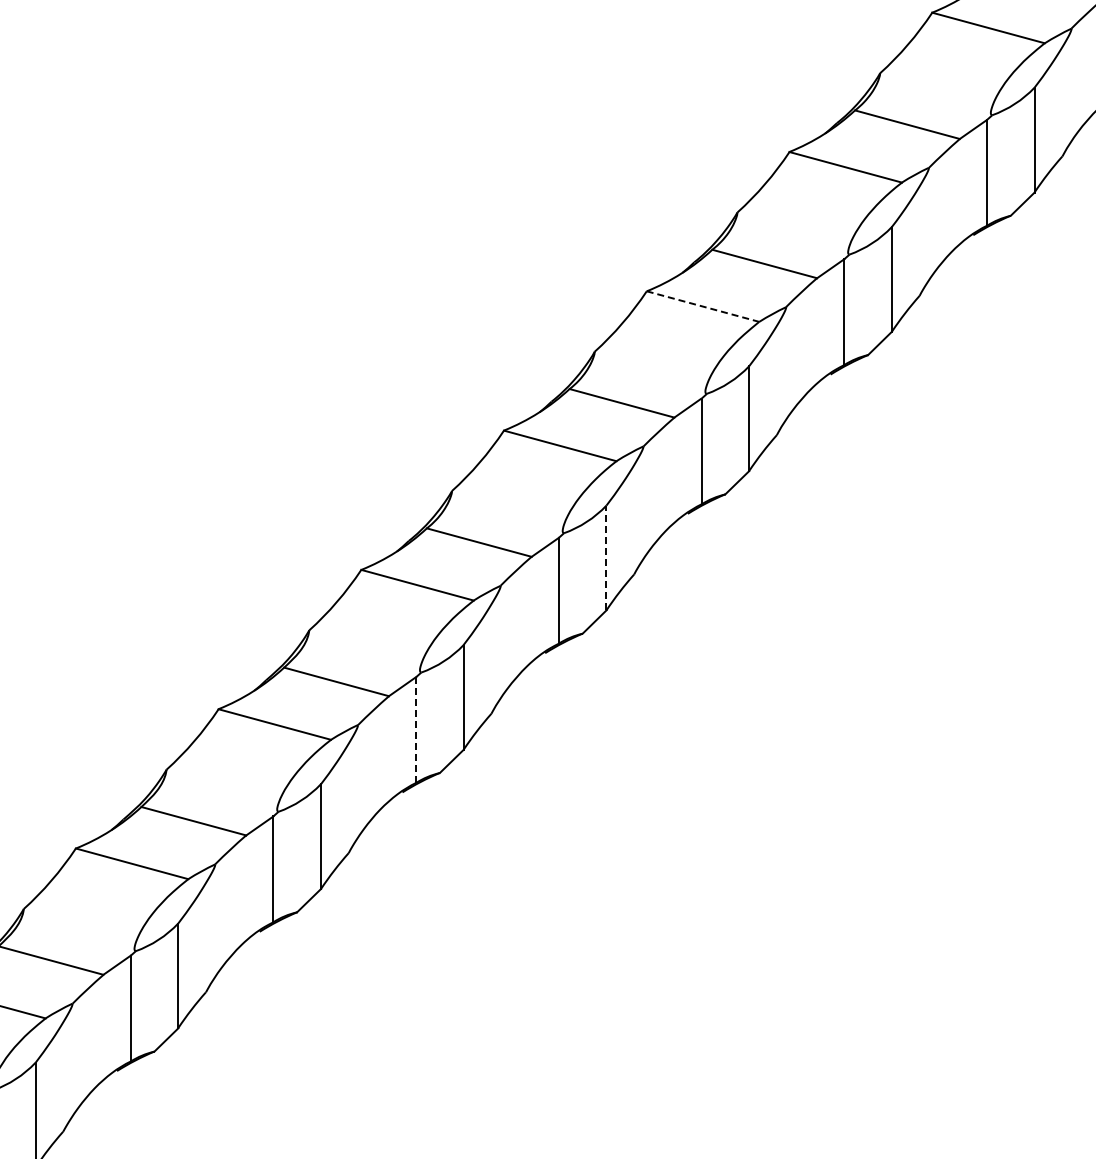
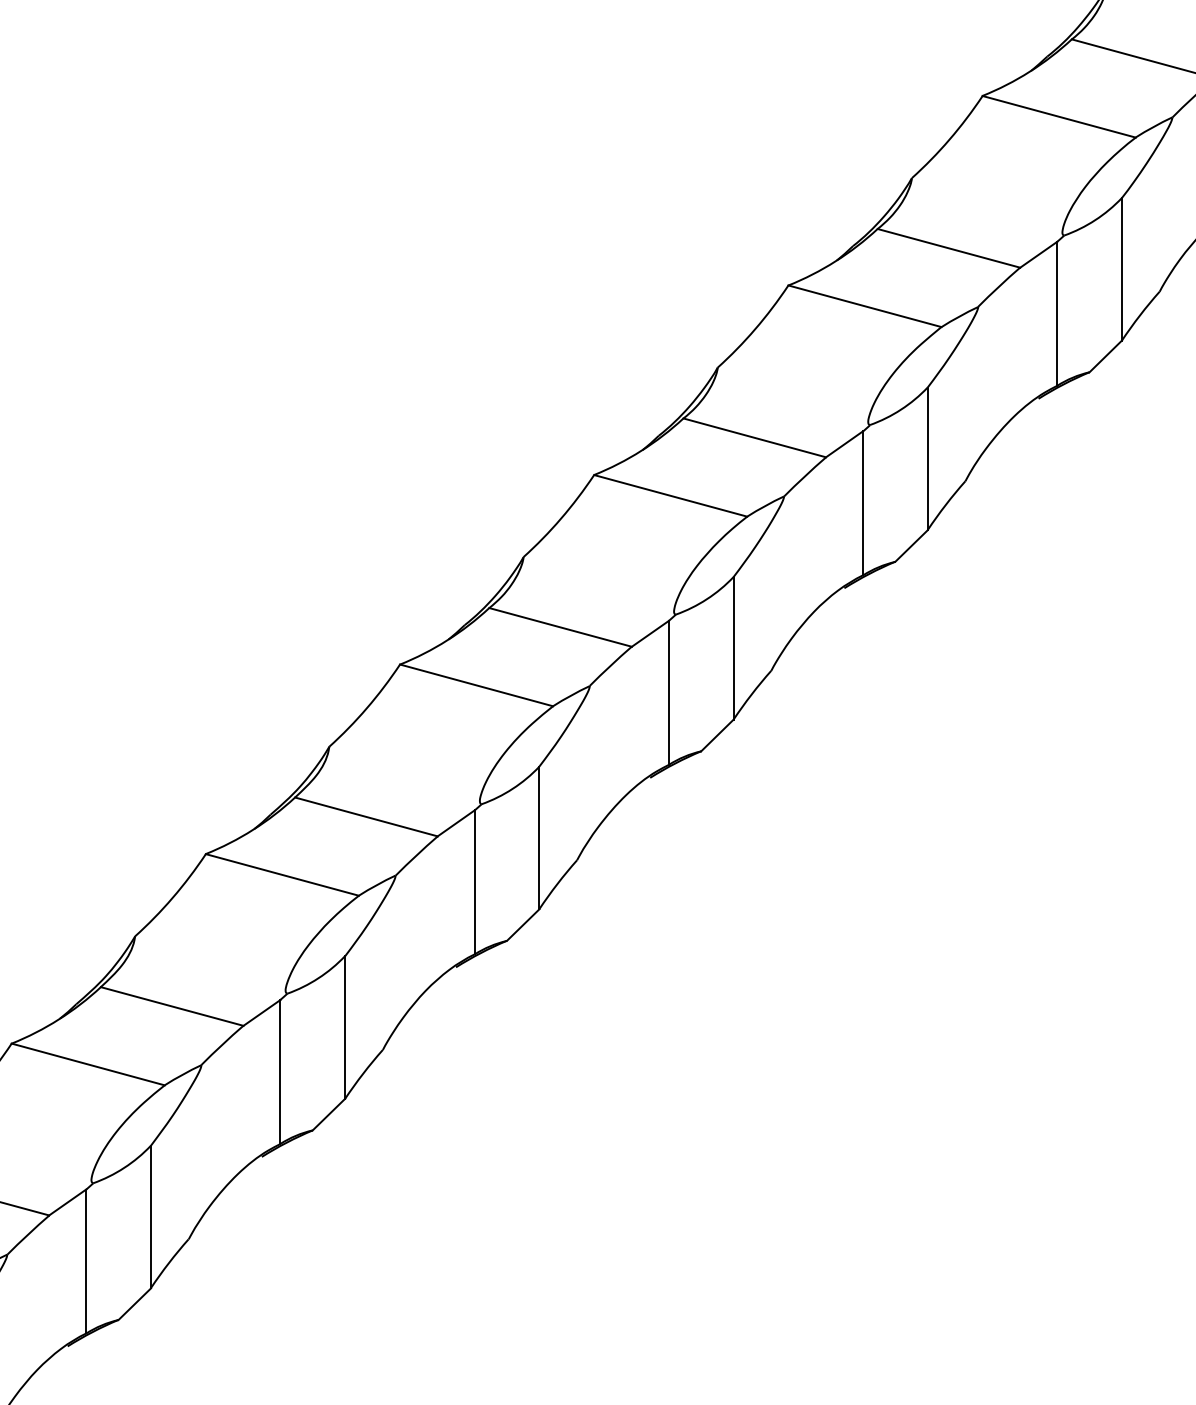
line: (703, 306) -> (865, 306), dashed -> solid
line: (606, 557) -> (733, 647), dashed -> solid
line: (416, 730) -> (475, 883), dashed -> solid

